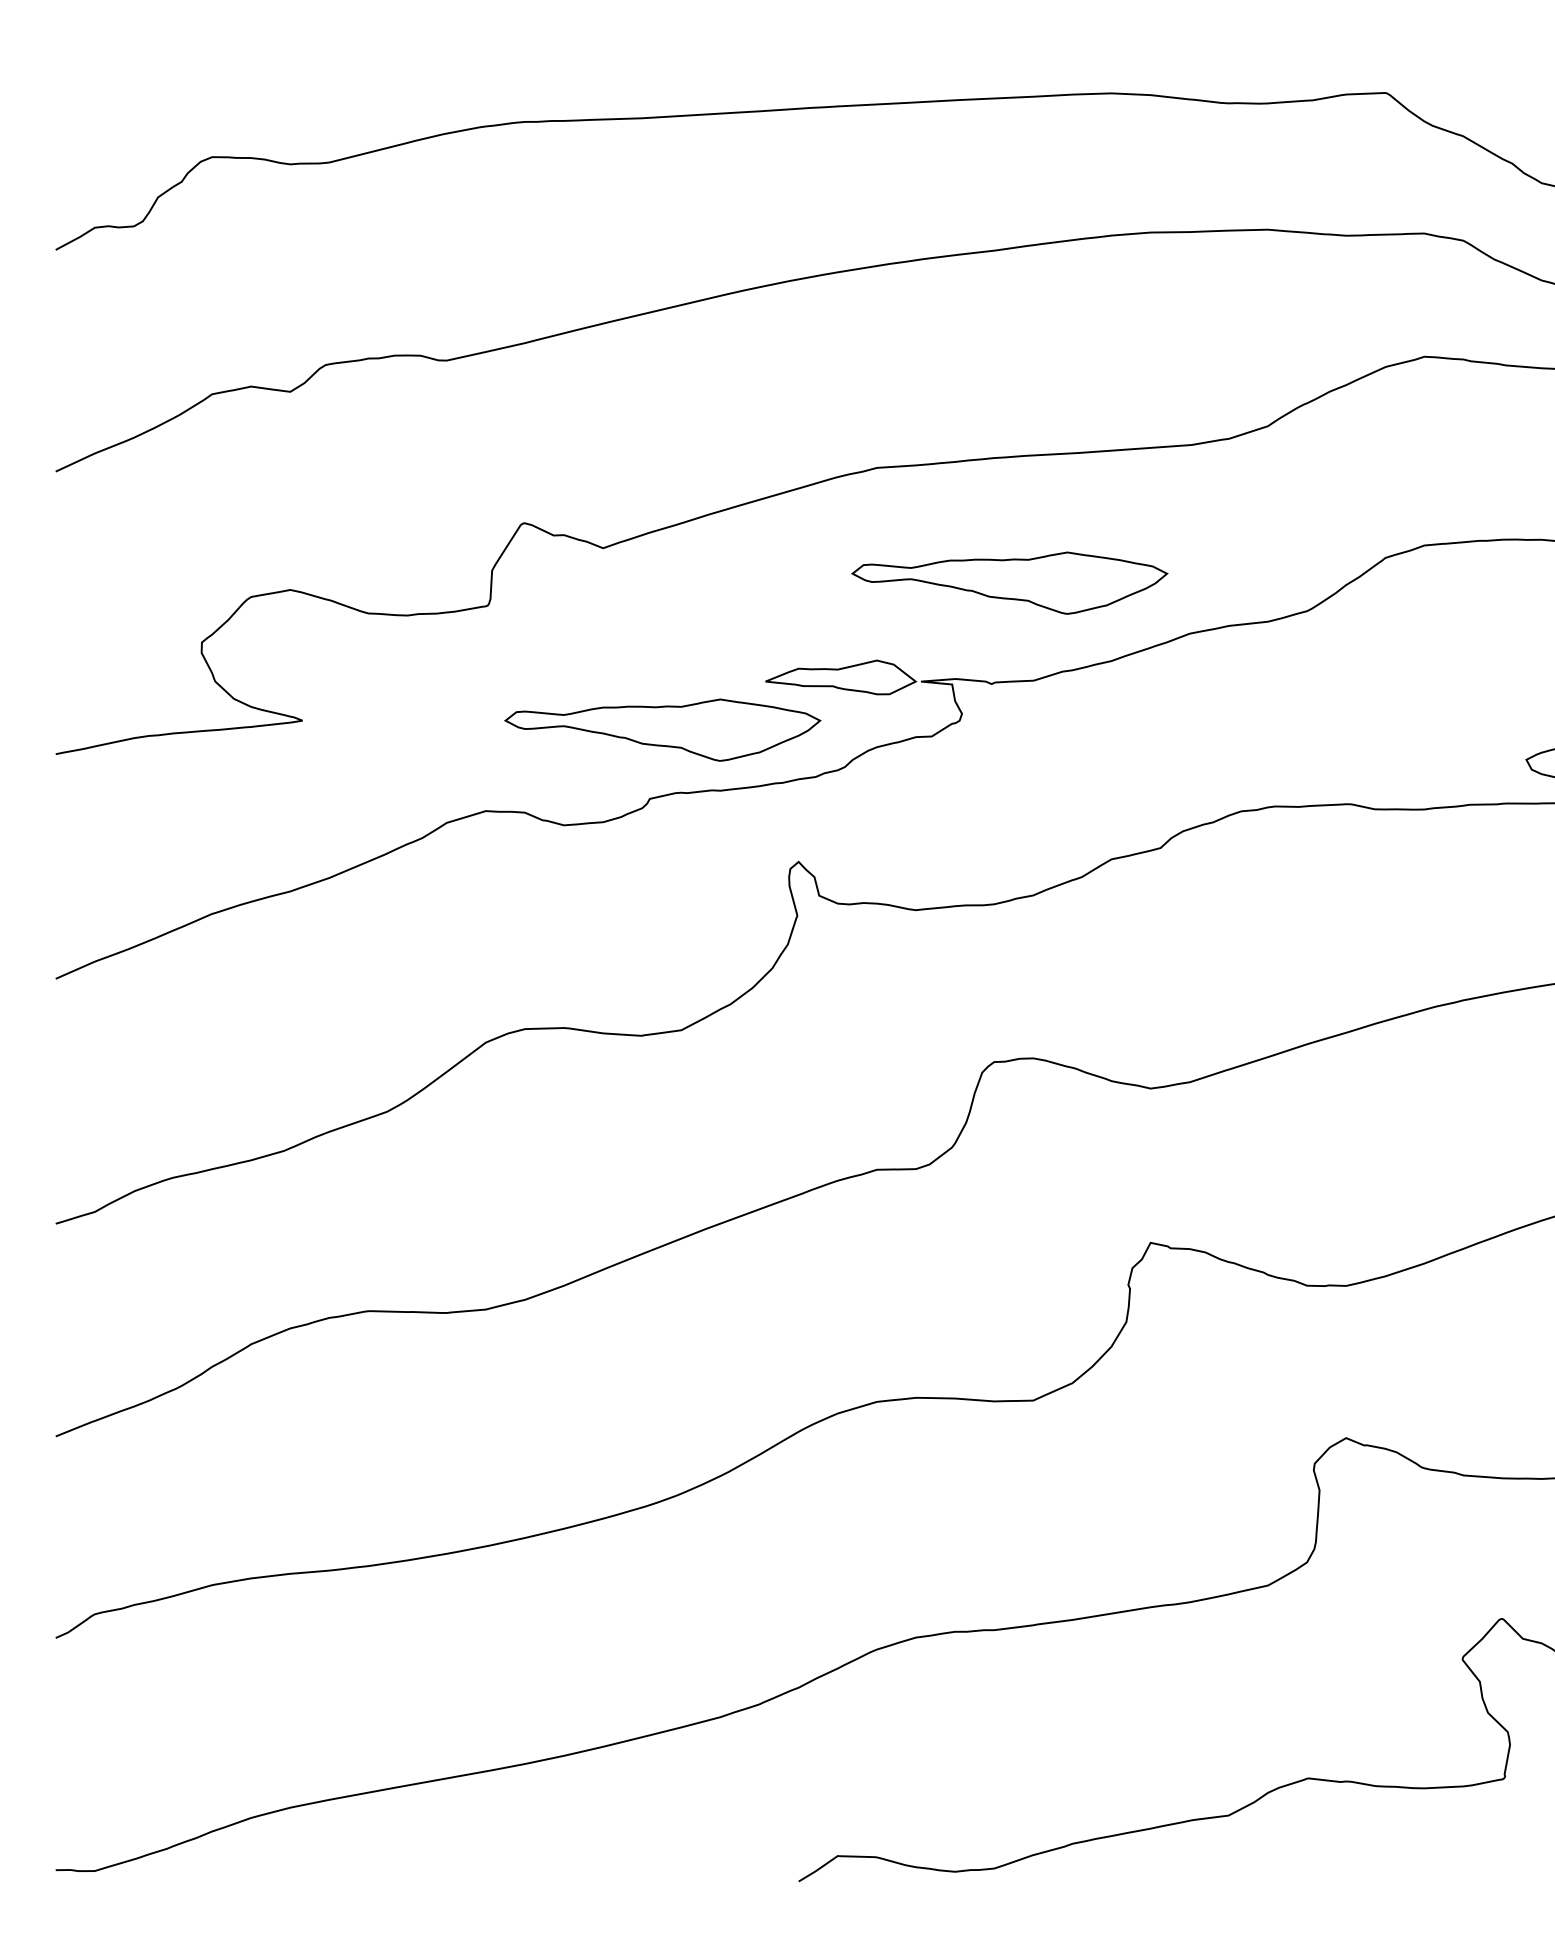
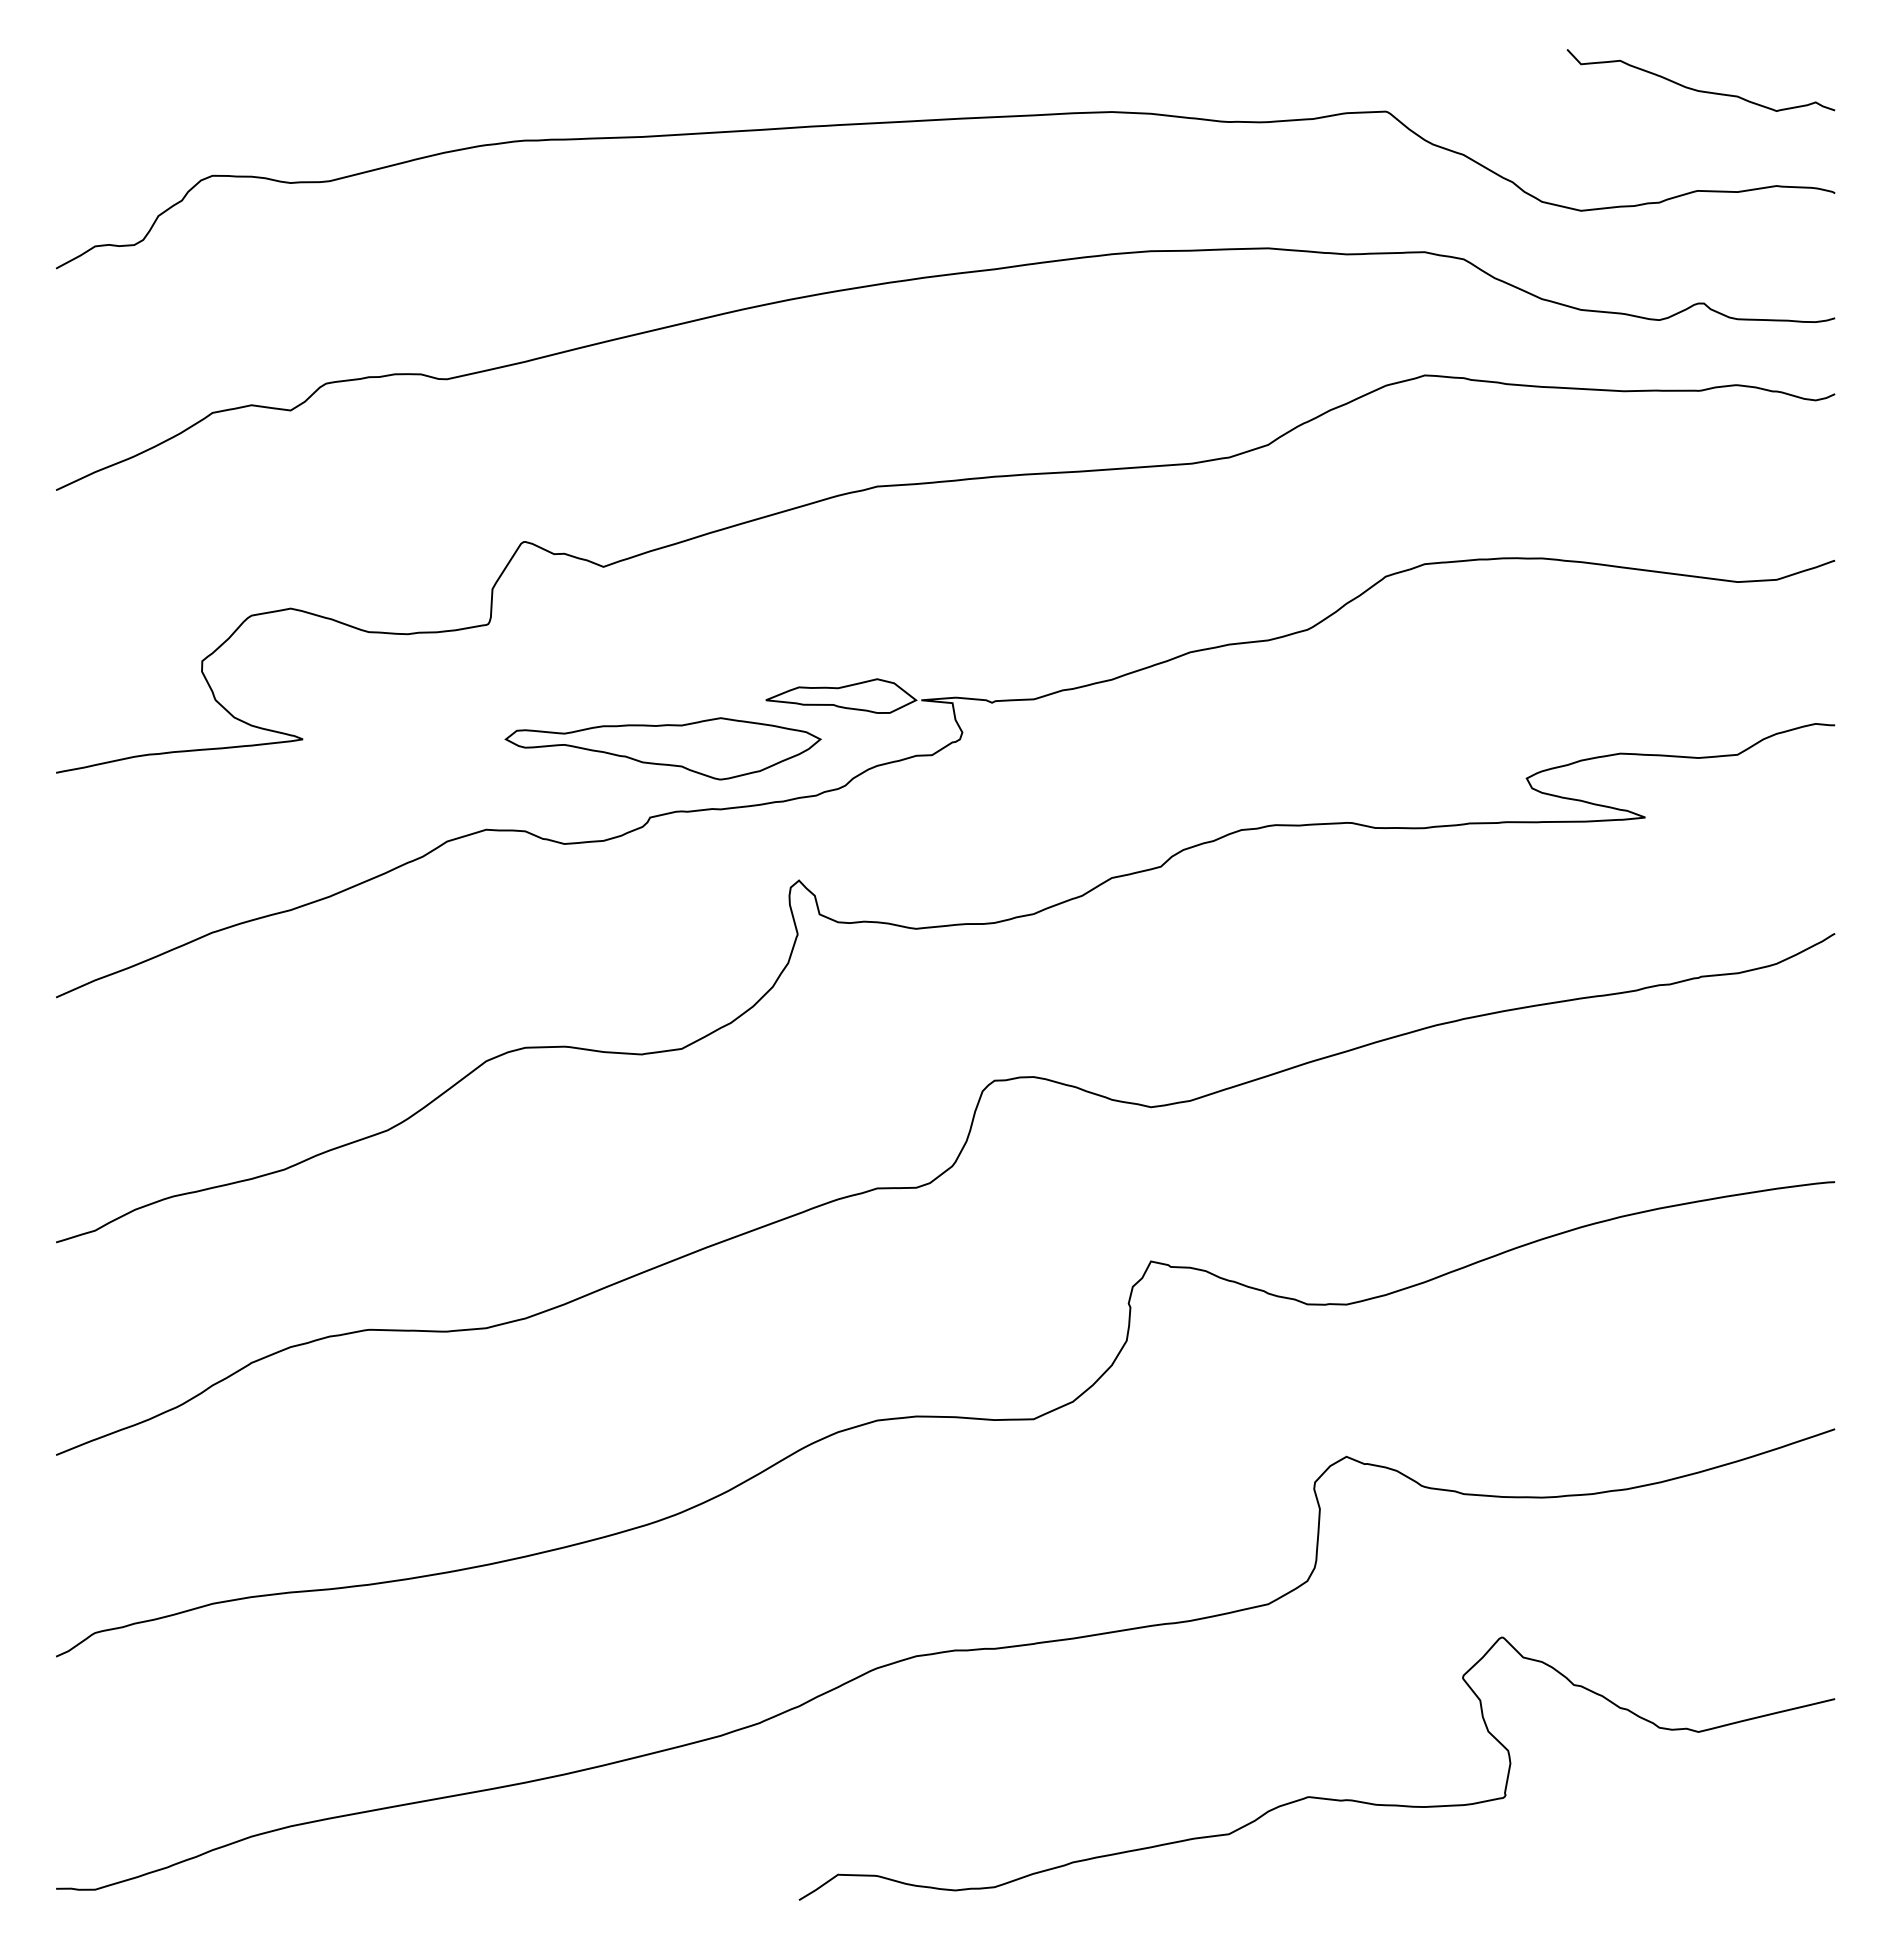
part: (1009, 582) -> (1009, 601), removed

